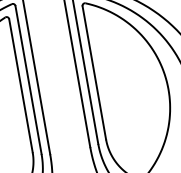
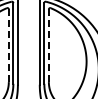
line: (93, 74) -> (48, 46), solid -> dashed
line: (20, 87) -> (8, 46), solid -> dashed

